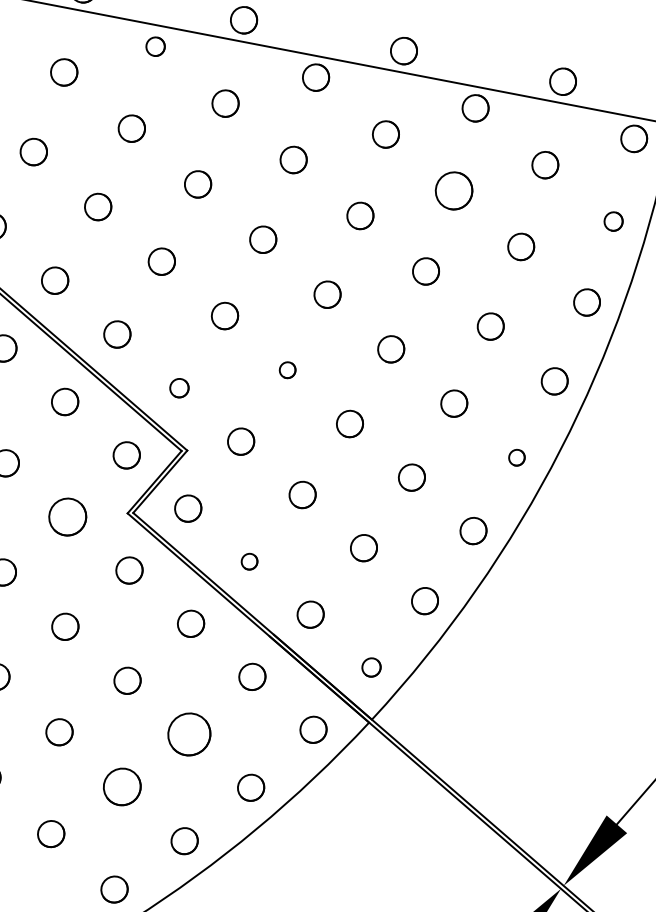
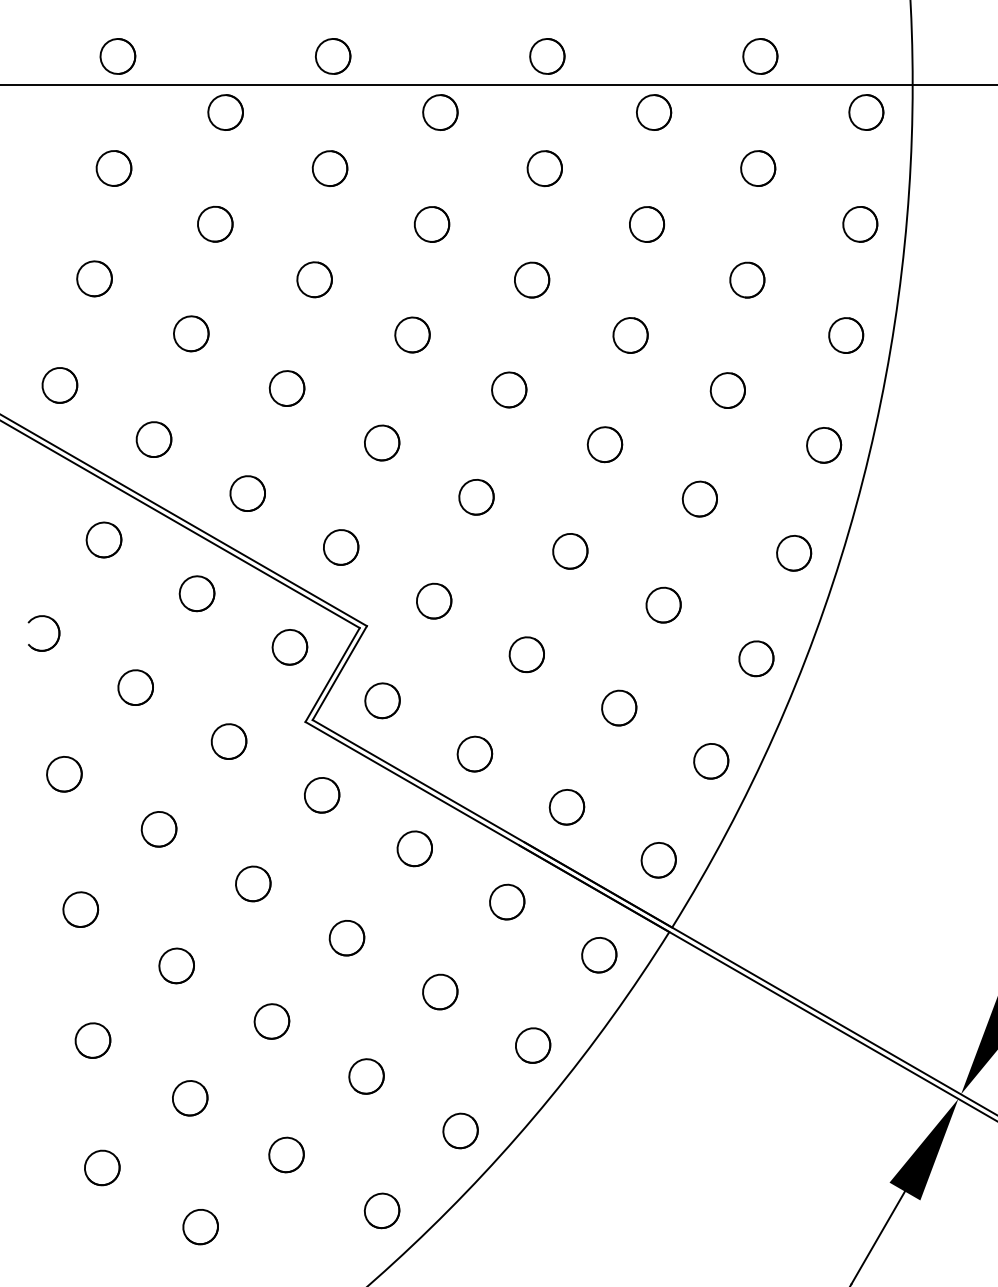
part: (155, 46) -> (225, 112), size x1.43
part: (454, 191) -> (647, 224), size x0.71
part: (613, 221) -> (860, 224), size x1.43
part: (287, 370) -> (476, 497), size x1.67
part: (179, 388) -> (341, 547), size x1.43
part: (517, 457) -> (794, 553), size x1.67
part: (67, 516) -> (228, 741), size x0.71
part: (249, 561) -> (474, 753), size x1.67
part: (371, 667) -> (658, 860), size x1.43
part: (189, 734) -> (440, 991), size x0.62
part: (122, 786) -> (366, 1076), size x0.71

